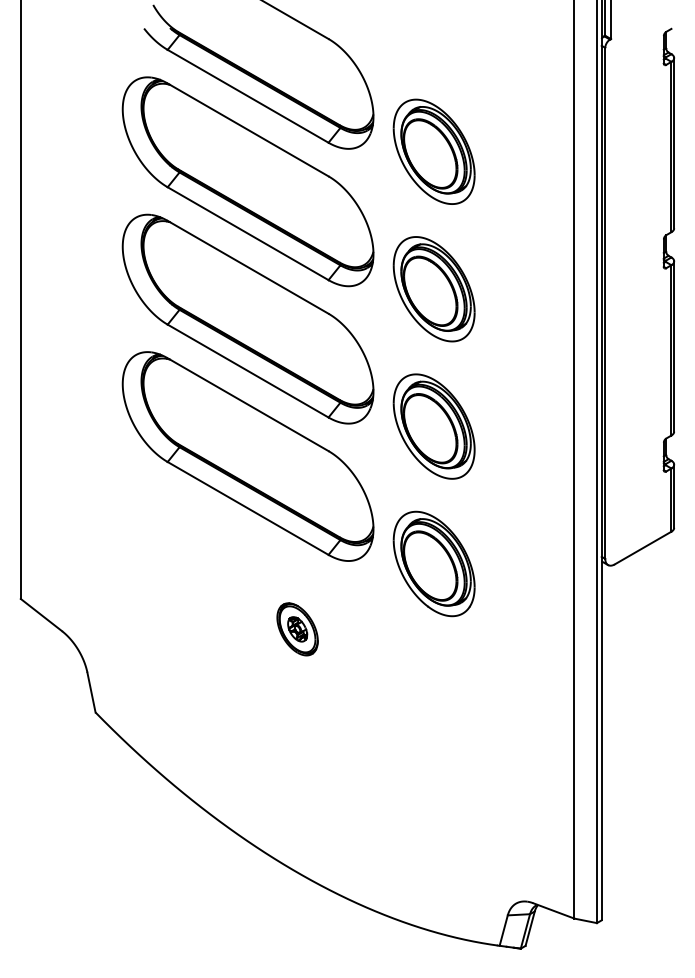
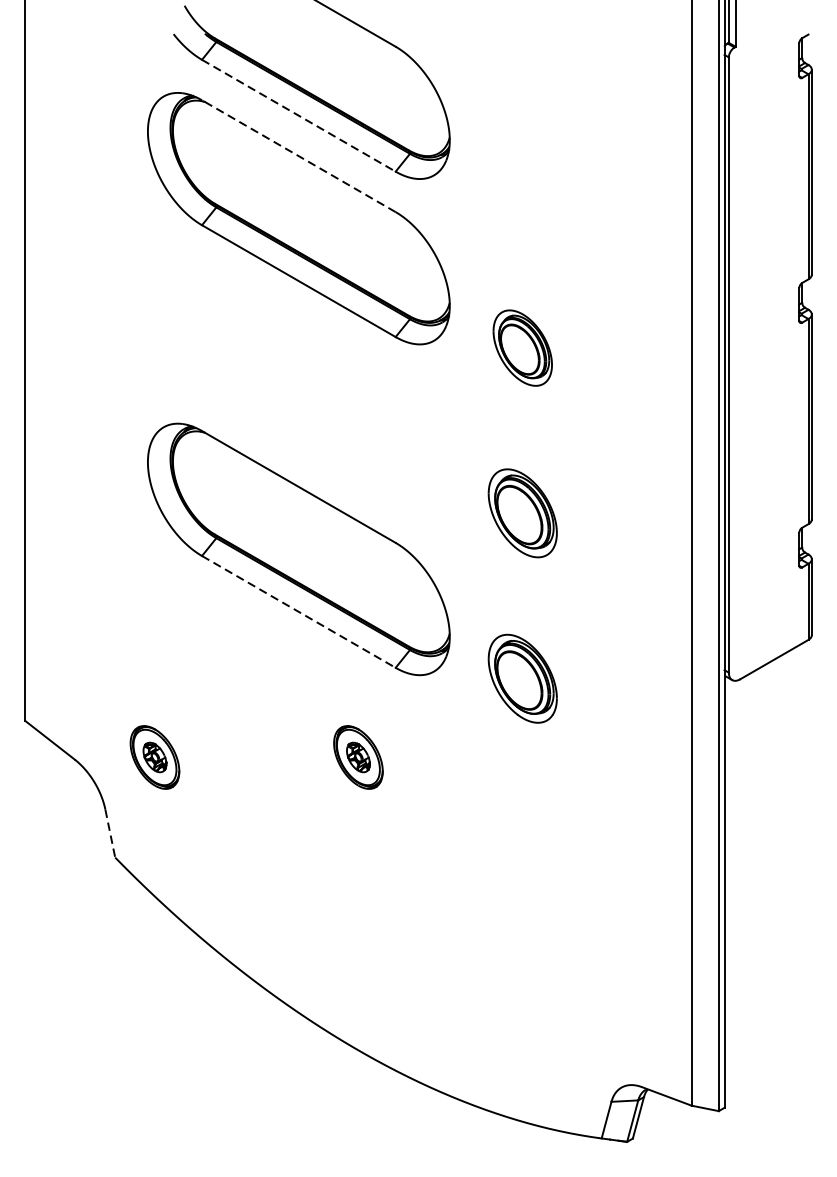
line: (248, 96) -> (299, 115), solid -> dashed
line: (248, 129) -> (299, 155), solid -> dashed
part: (433, 151) -> (522, 182), removed
part: (433, 289) -> (522, 348), size x0.6
part: (247, 318) -> (298, 383), removed
part: (433, 426) -> (522, 513), size x0.7
line: (248, 508) -> (299, 611), solid -> dashed
part: (433, 563) -> (522, 678), size x0.7
part: (128, 629) -> (154, 757), added
line: (91, 693) -> (110, 834), solid -> dashed

